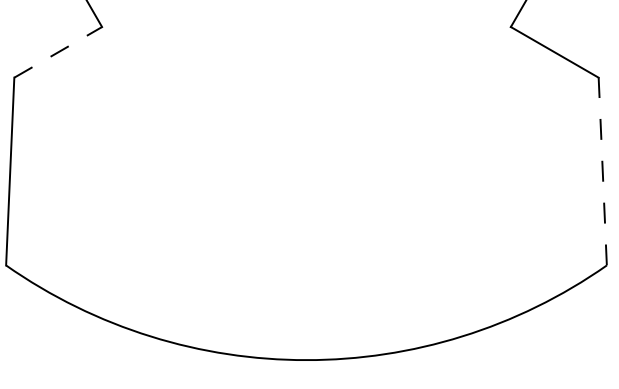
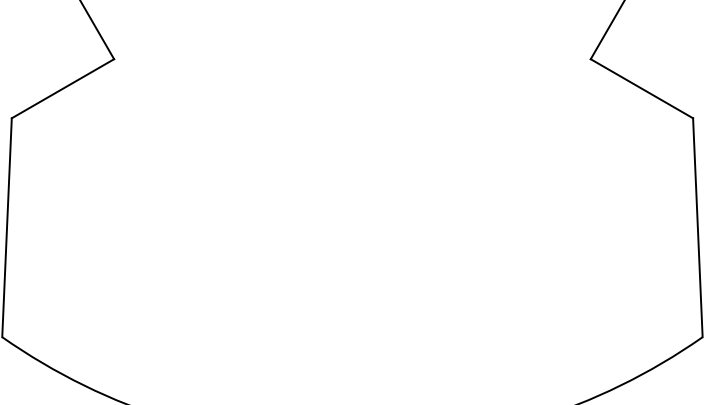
line: (58, 52) -> (63, 88), dashed -> solid
line: (602, 171) -> (697, 227), dashed -> solid

